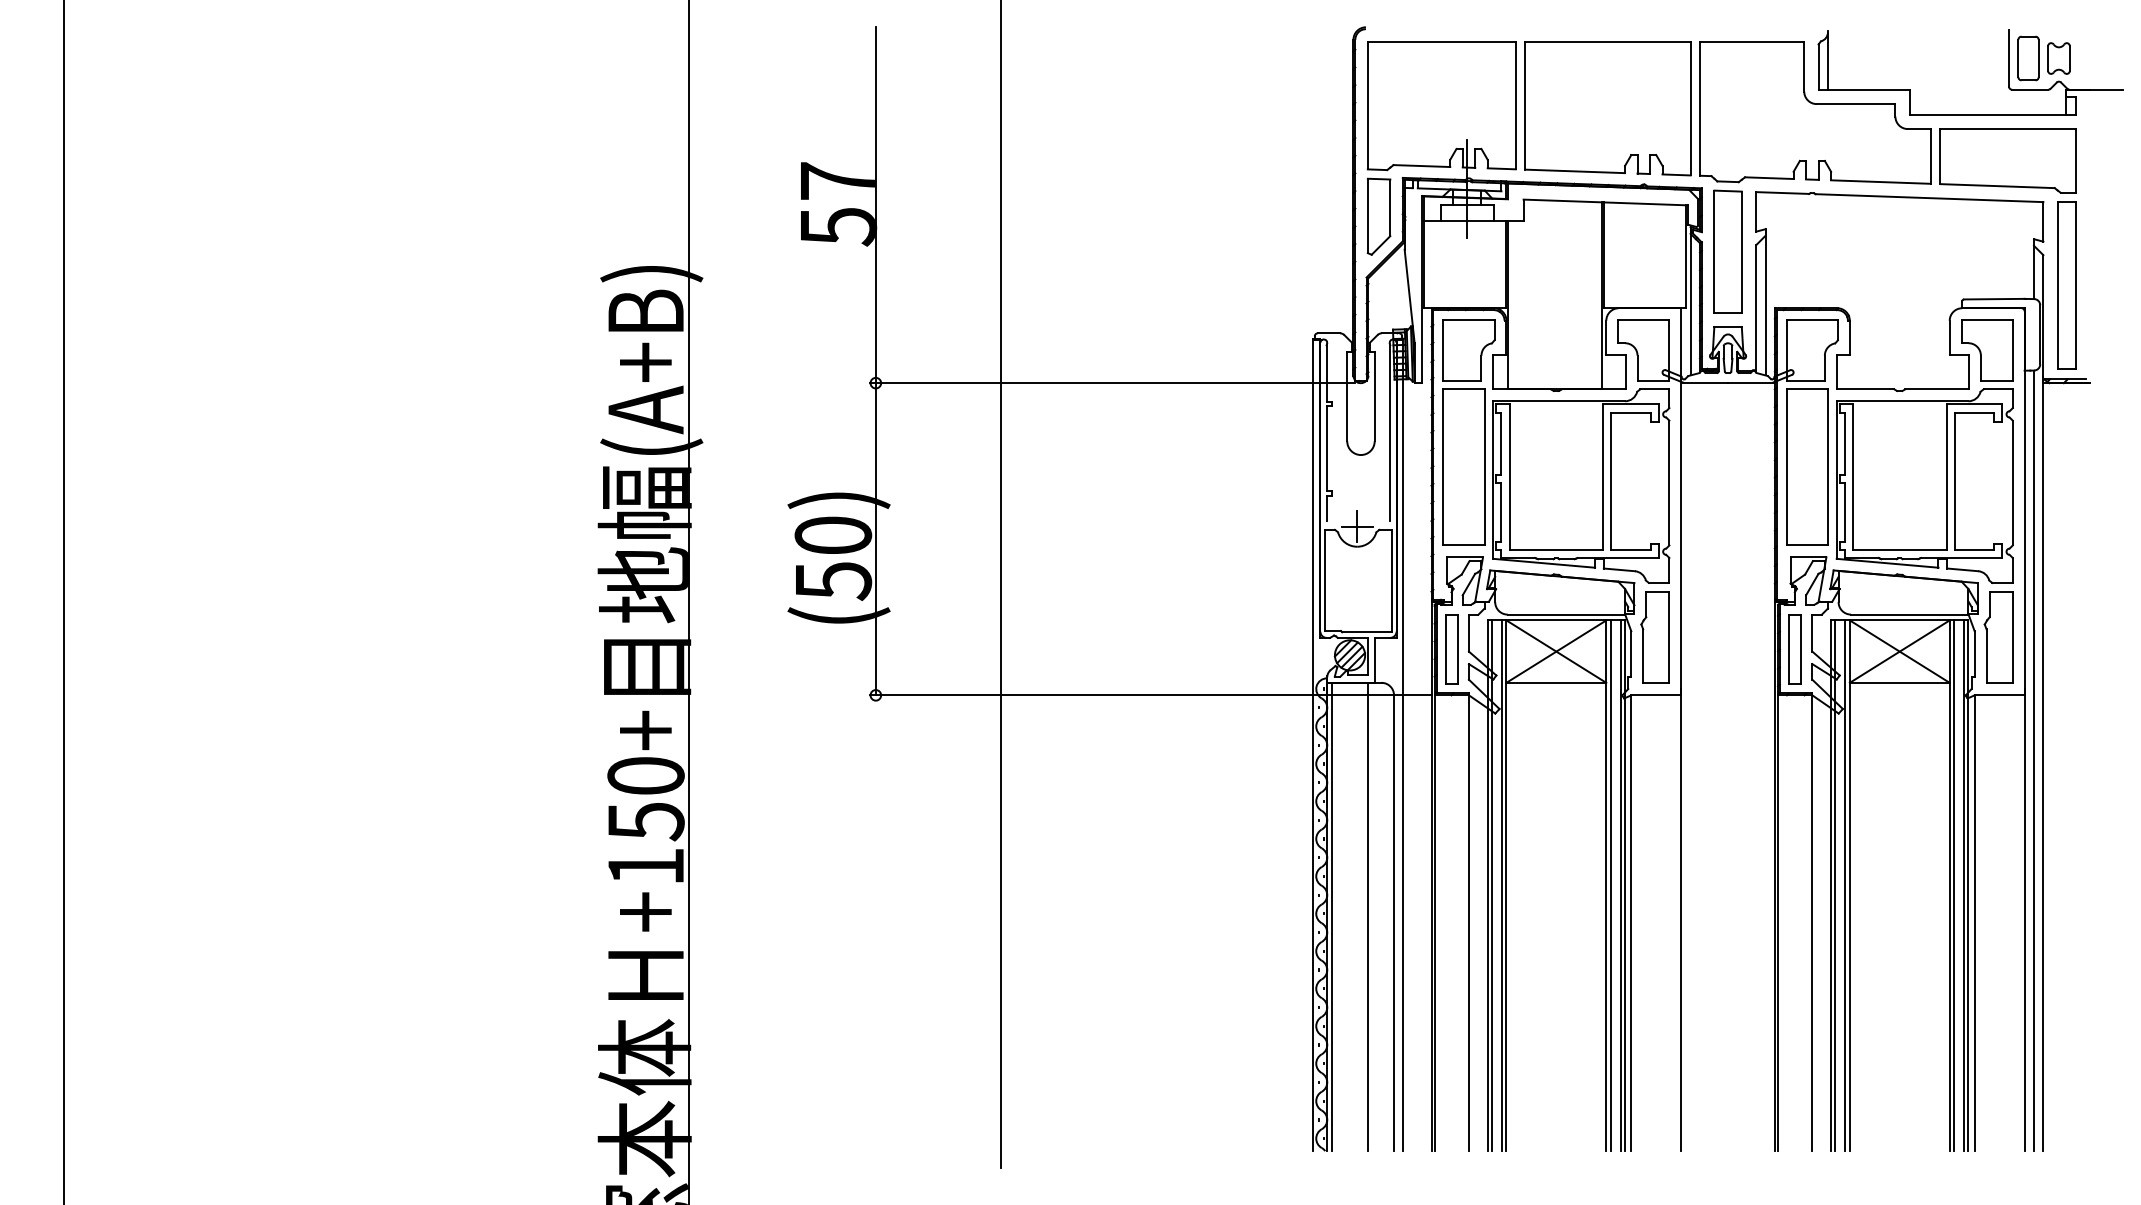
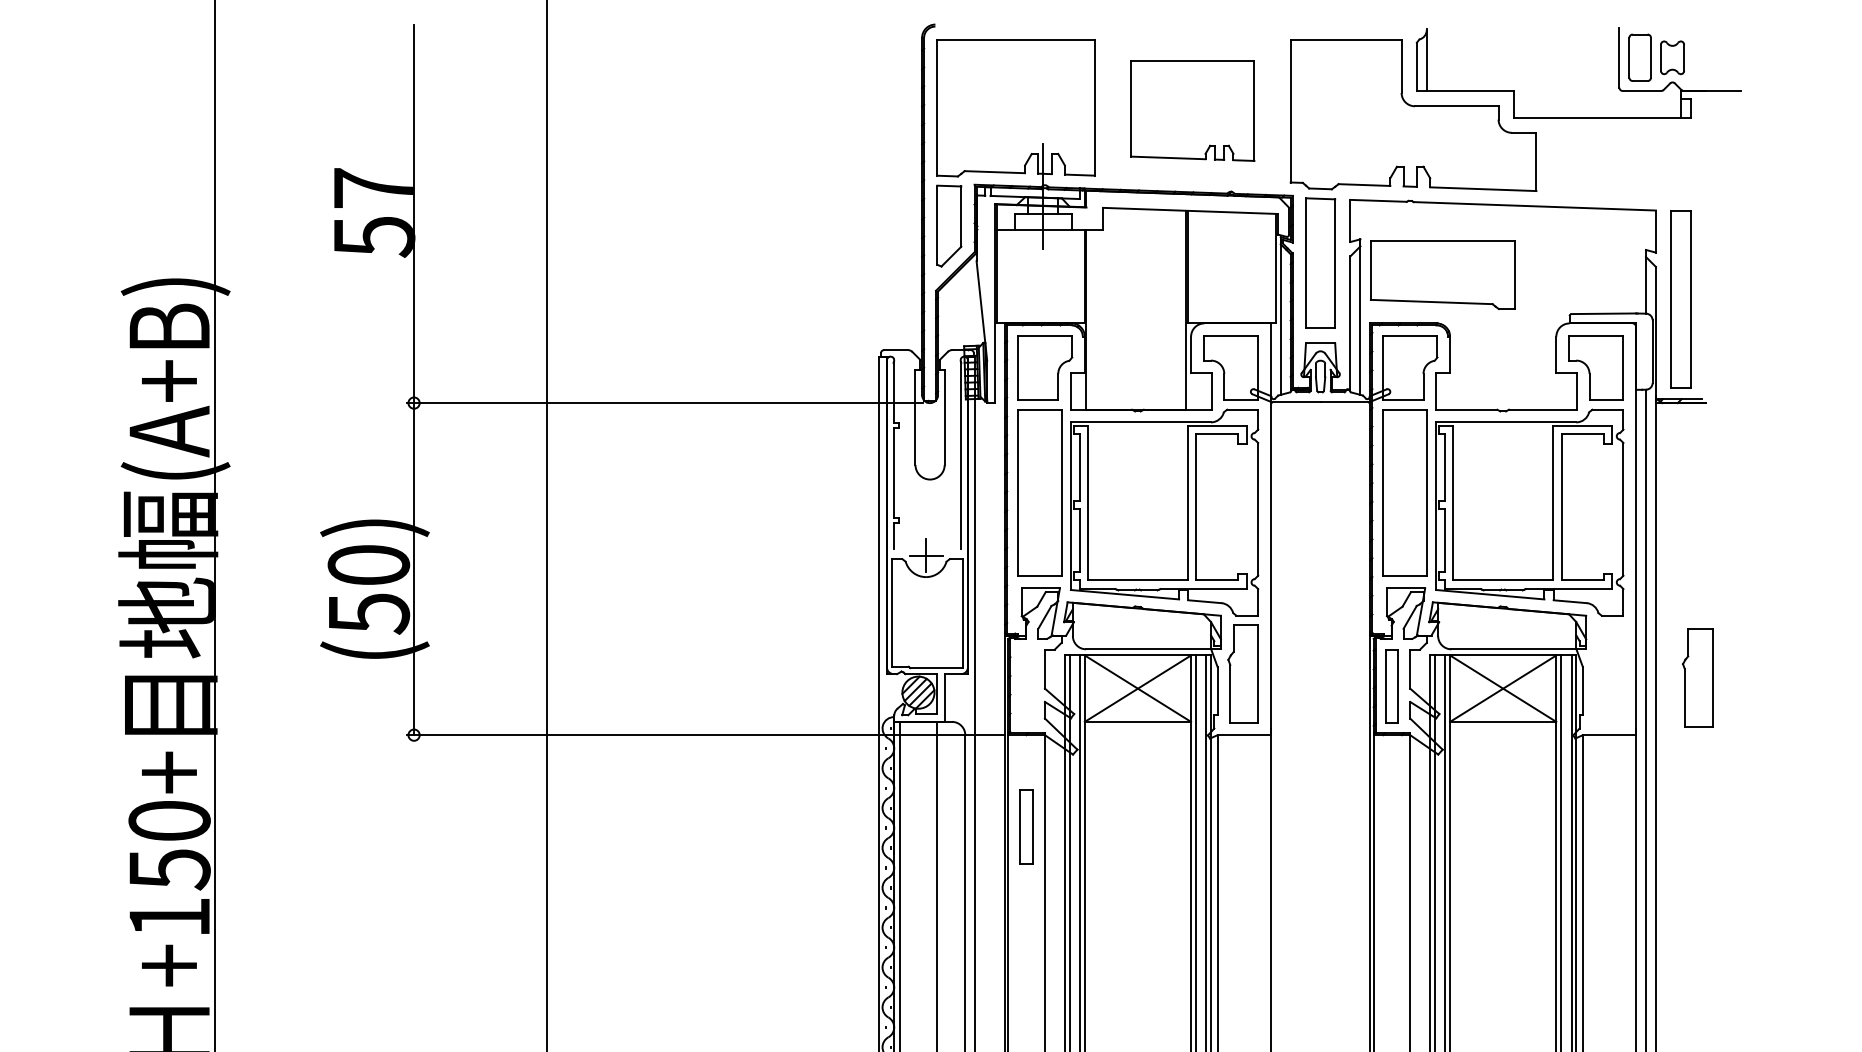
part: (1607, 108) -> (1192, 110), size x0.7
part: (2007, 160) -> (1442, 274), moved
part: (1998, 637) -> (1697, 677), moved
part: (1451, 649) -> (1026, 826), moved

